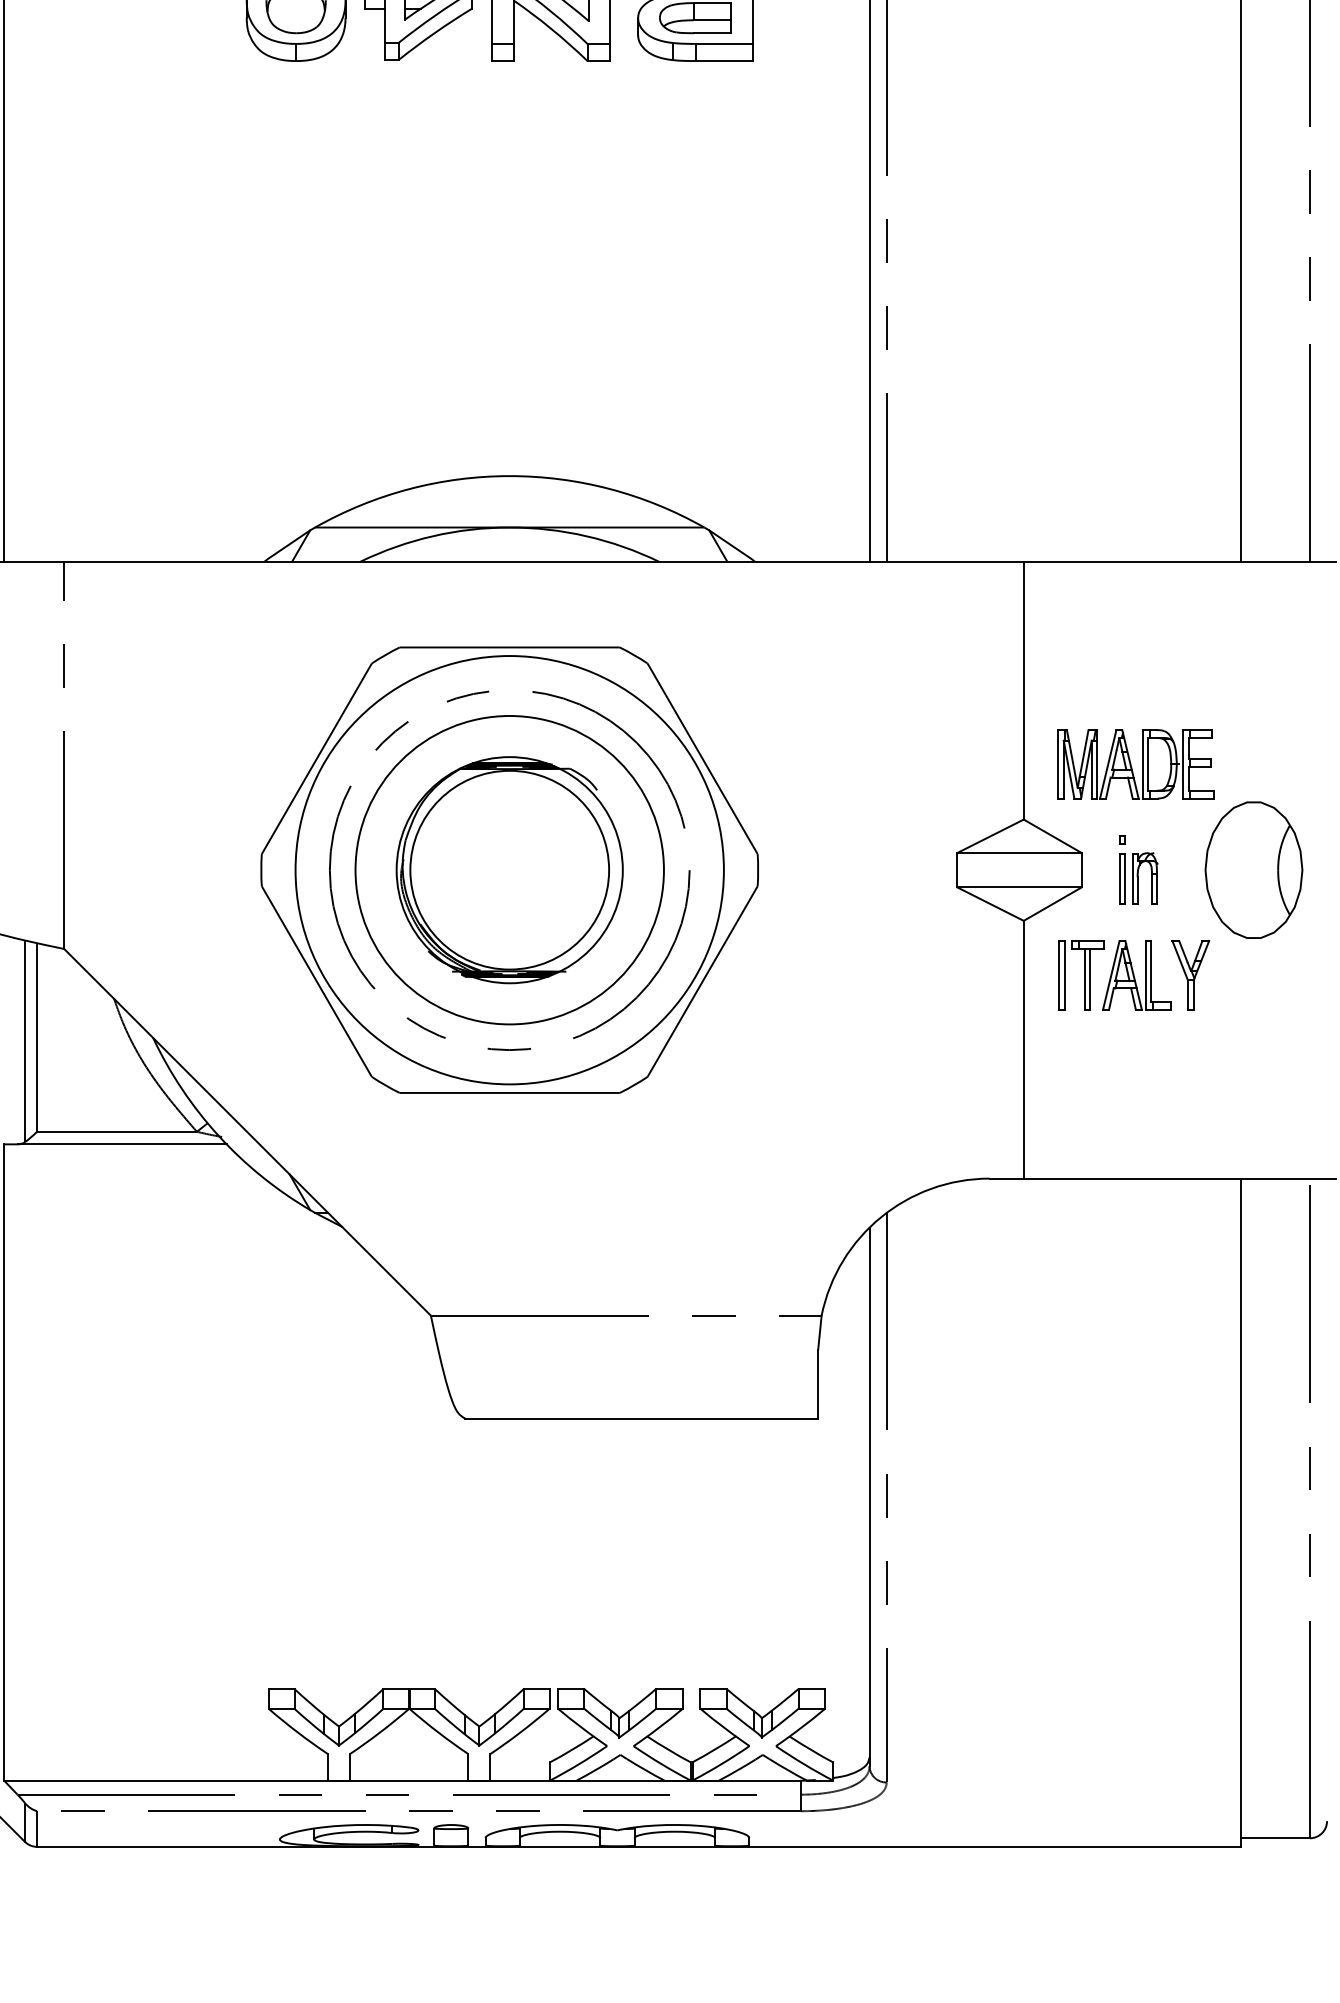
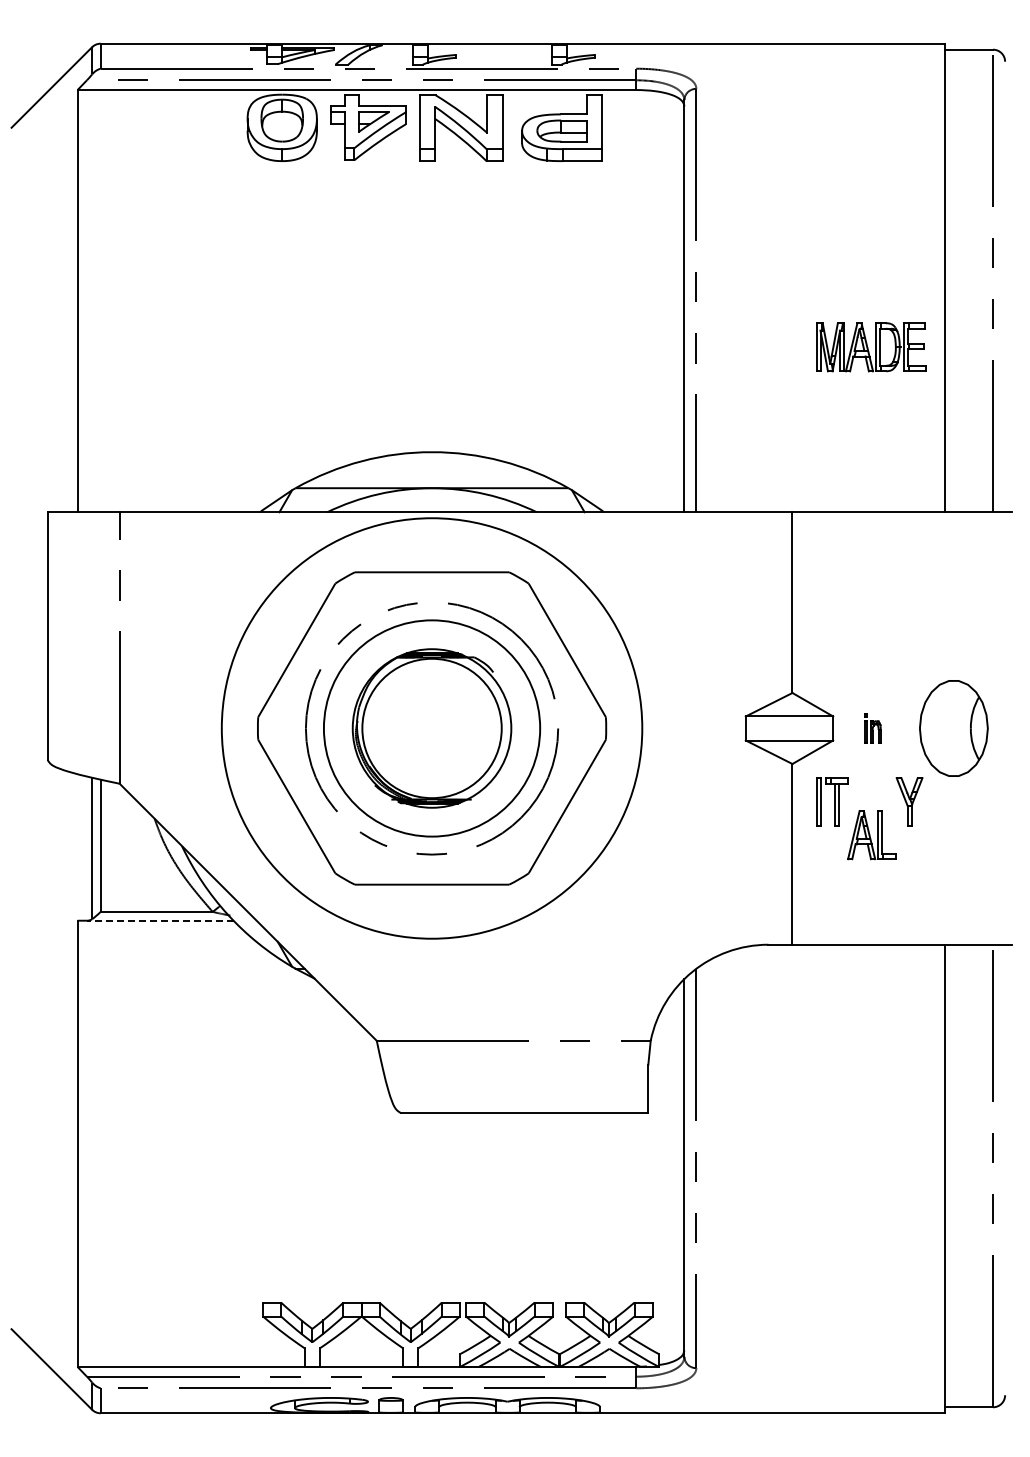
part: (1136, 764) -> (871, 347), moved
part: (1137, 868) -> (872, 727), size x0.6
circle: (508, 870) -> (431, 728), size x1.4
part: (1136, 975) -> (871, 835), moved
line: (121, 1144) -> (159, 920), solid -> dashed

